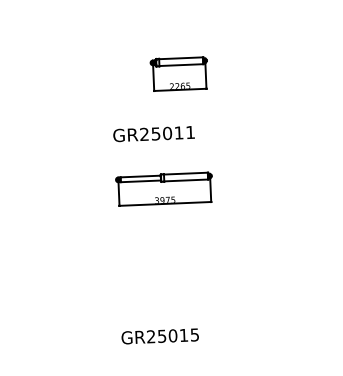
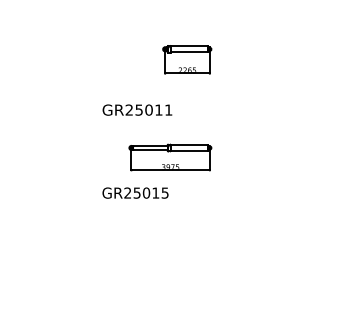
text: (154, 133) -> (137, 109), moved
text: (160, 335) -> (135, 192), moved

